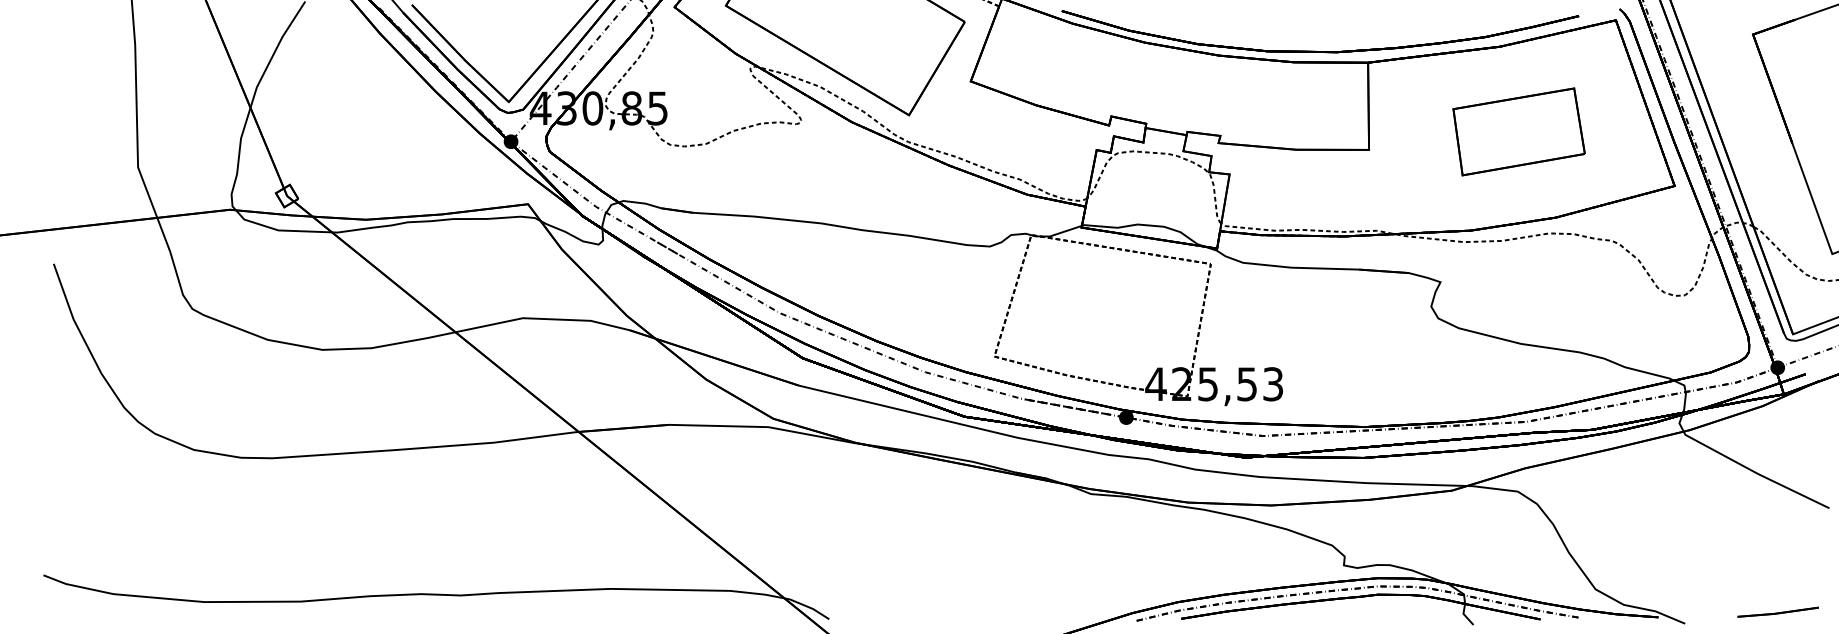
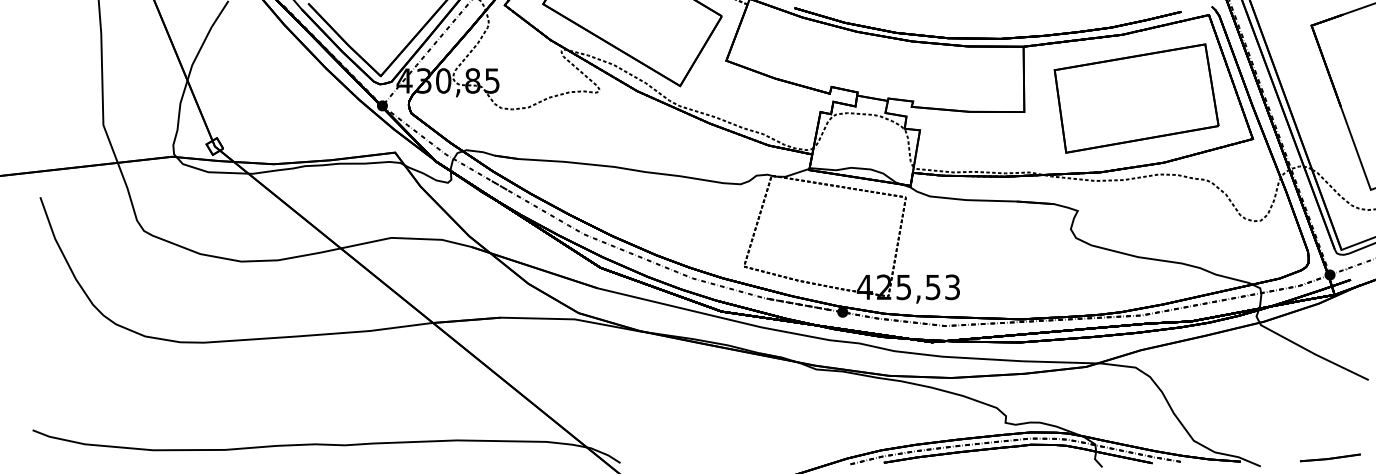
part: (1519, 131) -> (1136, 98), size x1.67

